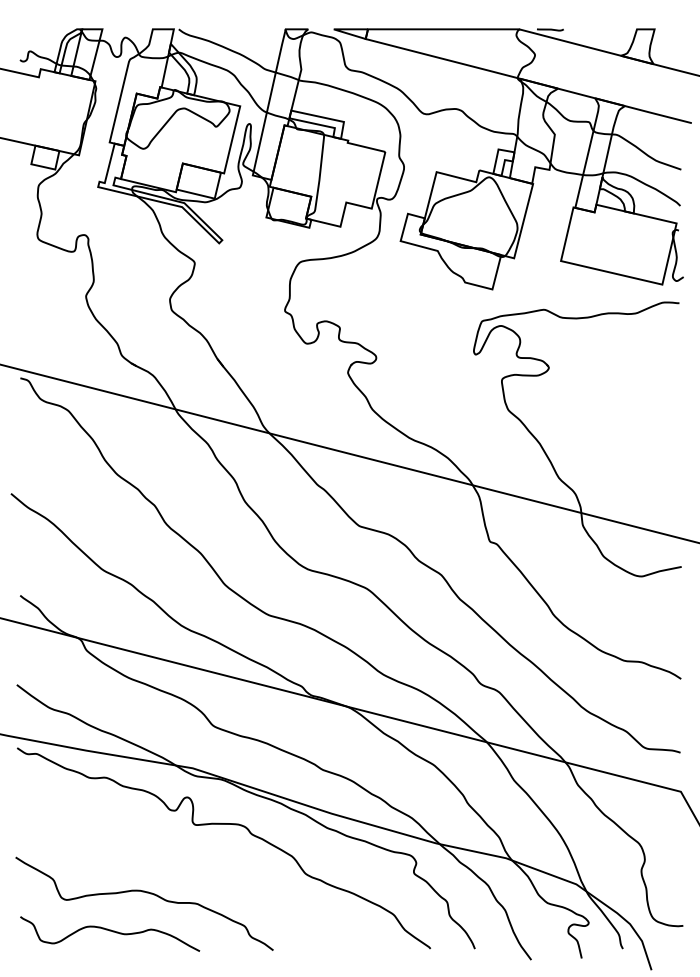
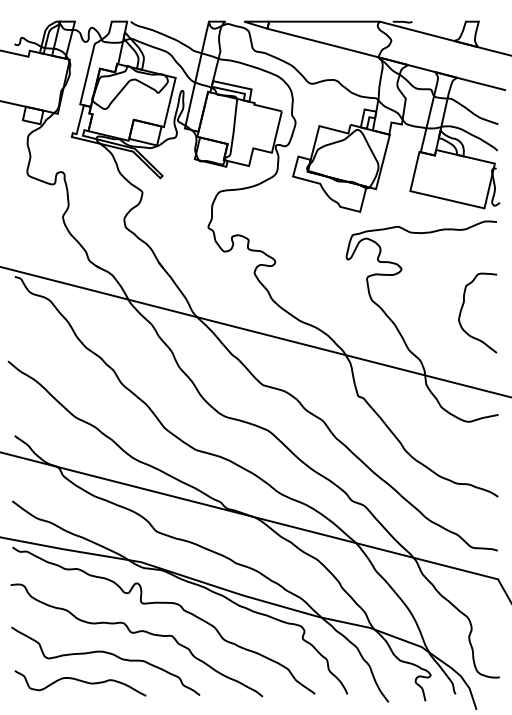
curve: (632, 421) -> (462, 308), added
curve: (186, 865) -> (136, 633), added

